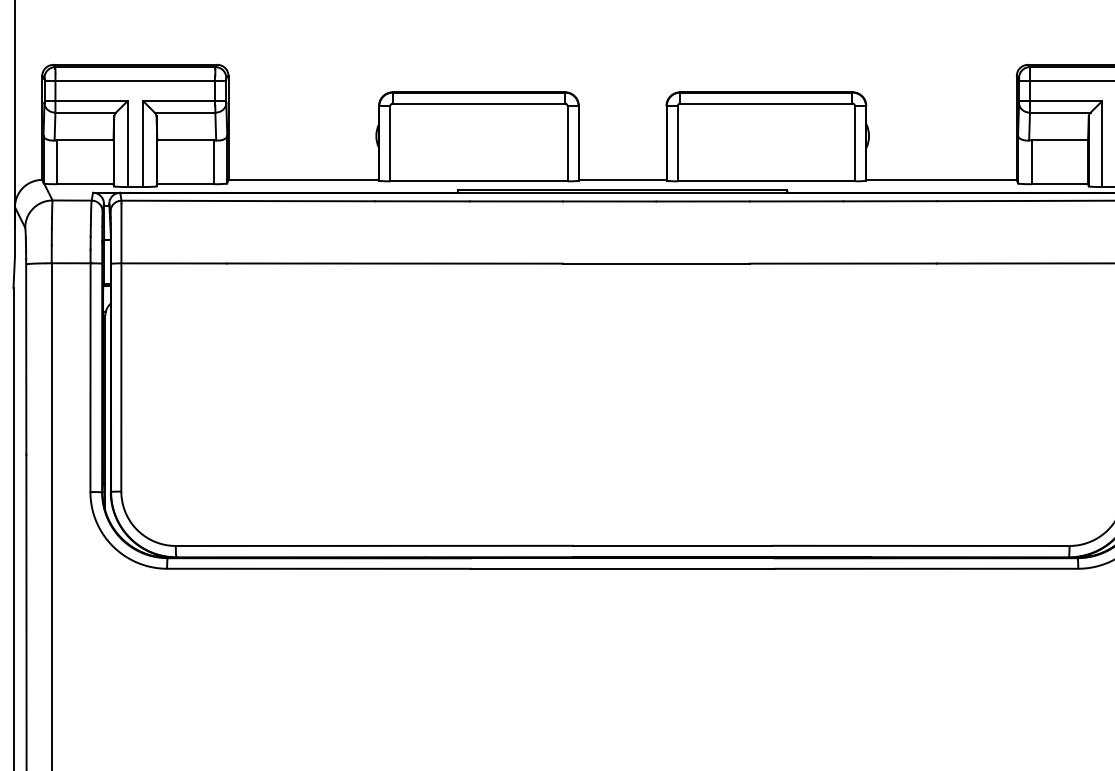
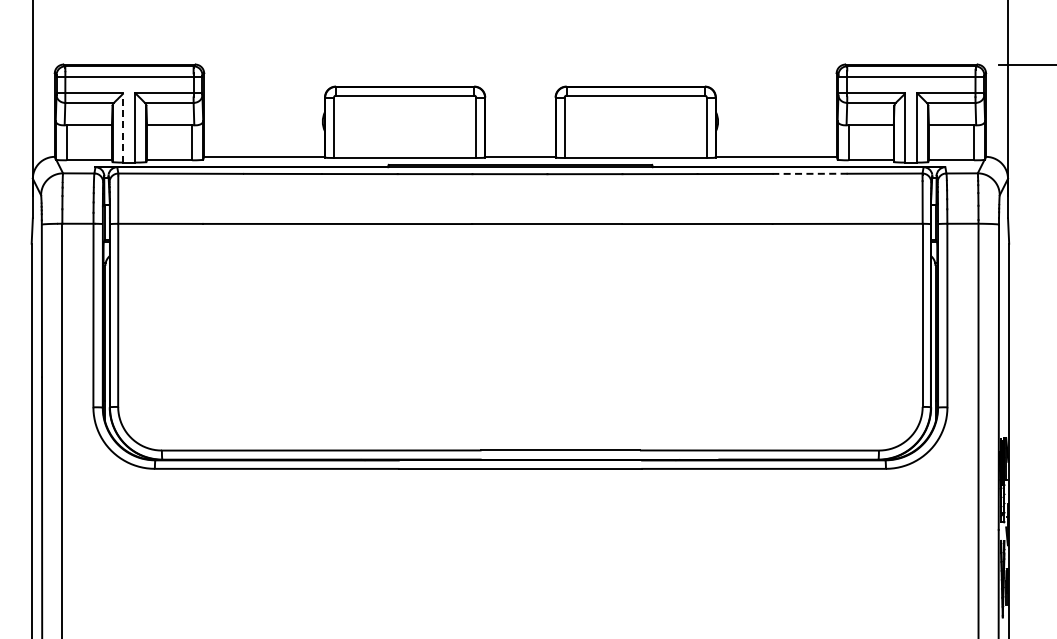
line: (127, 144) -> (123, 128), solid -> dashed
line: (982, 200) -> (809, 173), solid -> dashed

